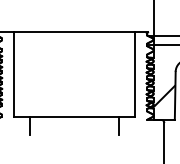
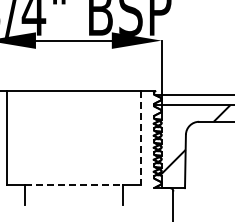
line: (135, 75) -> (141, 138), solid -> dashed
line: (74, 116) -> (74, 184), solid -> dashed

